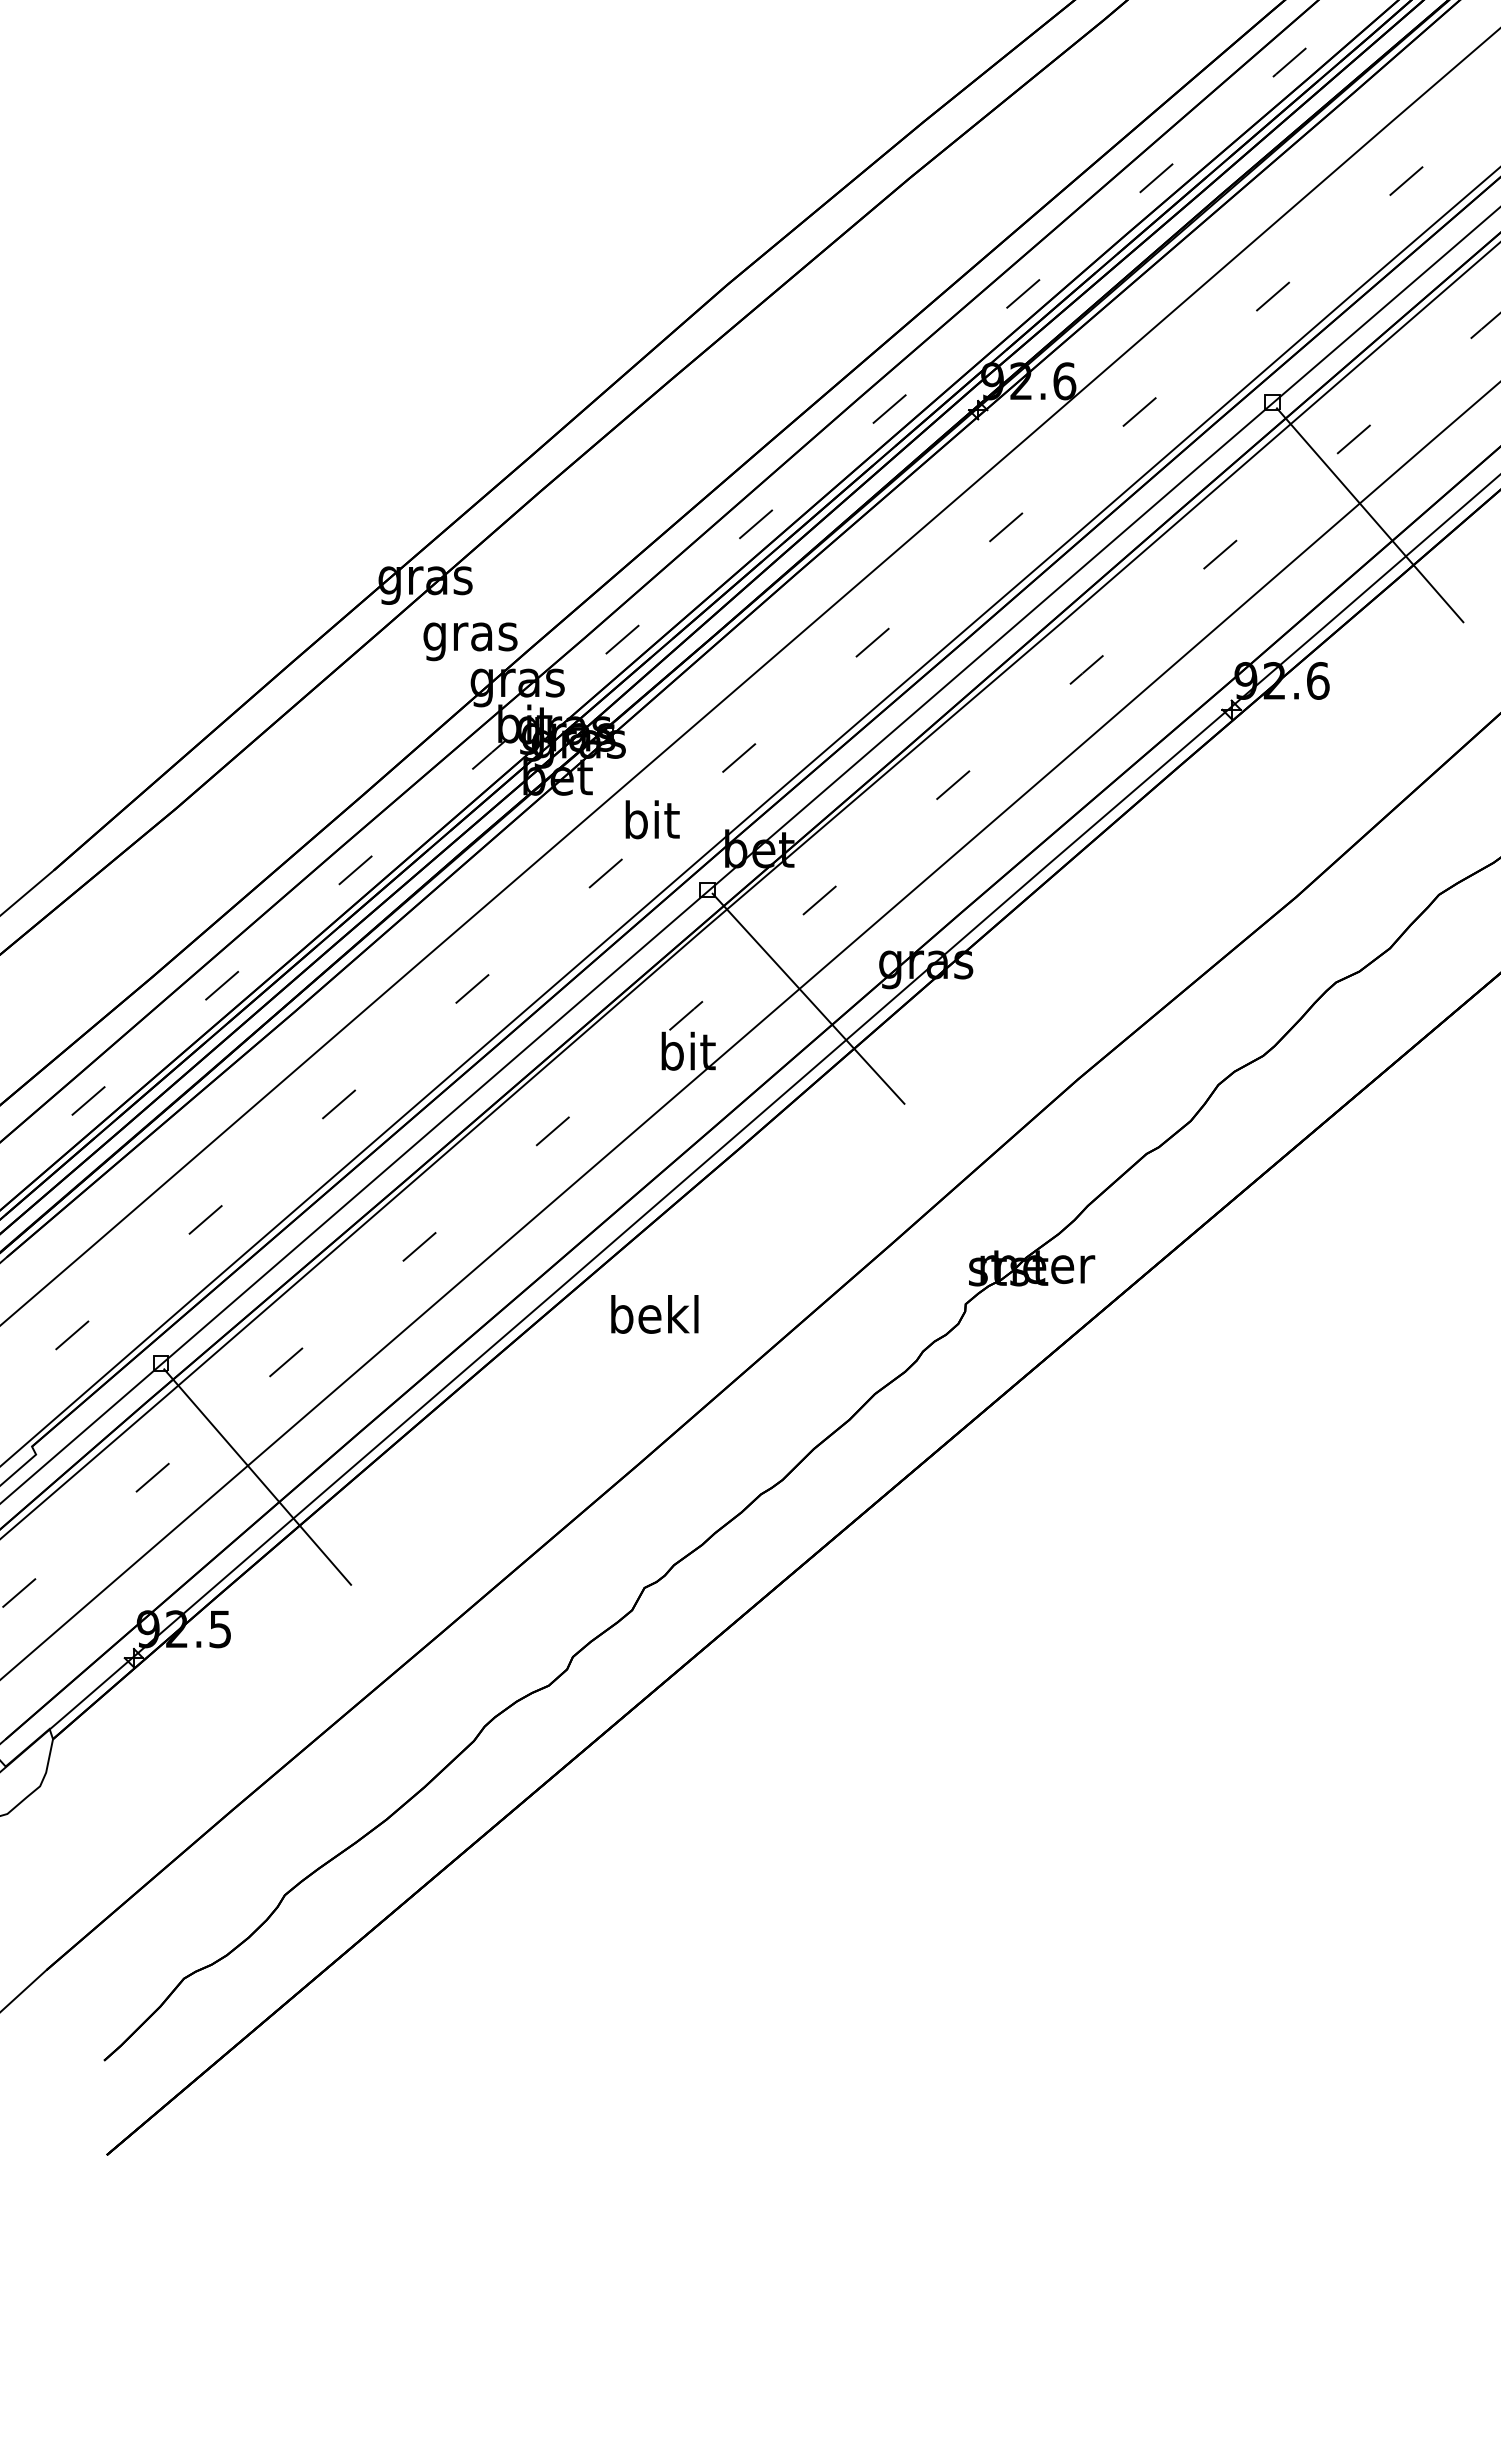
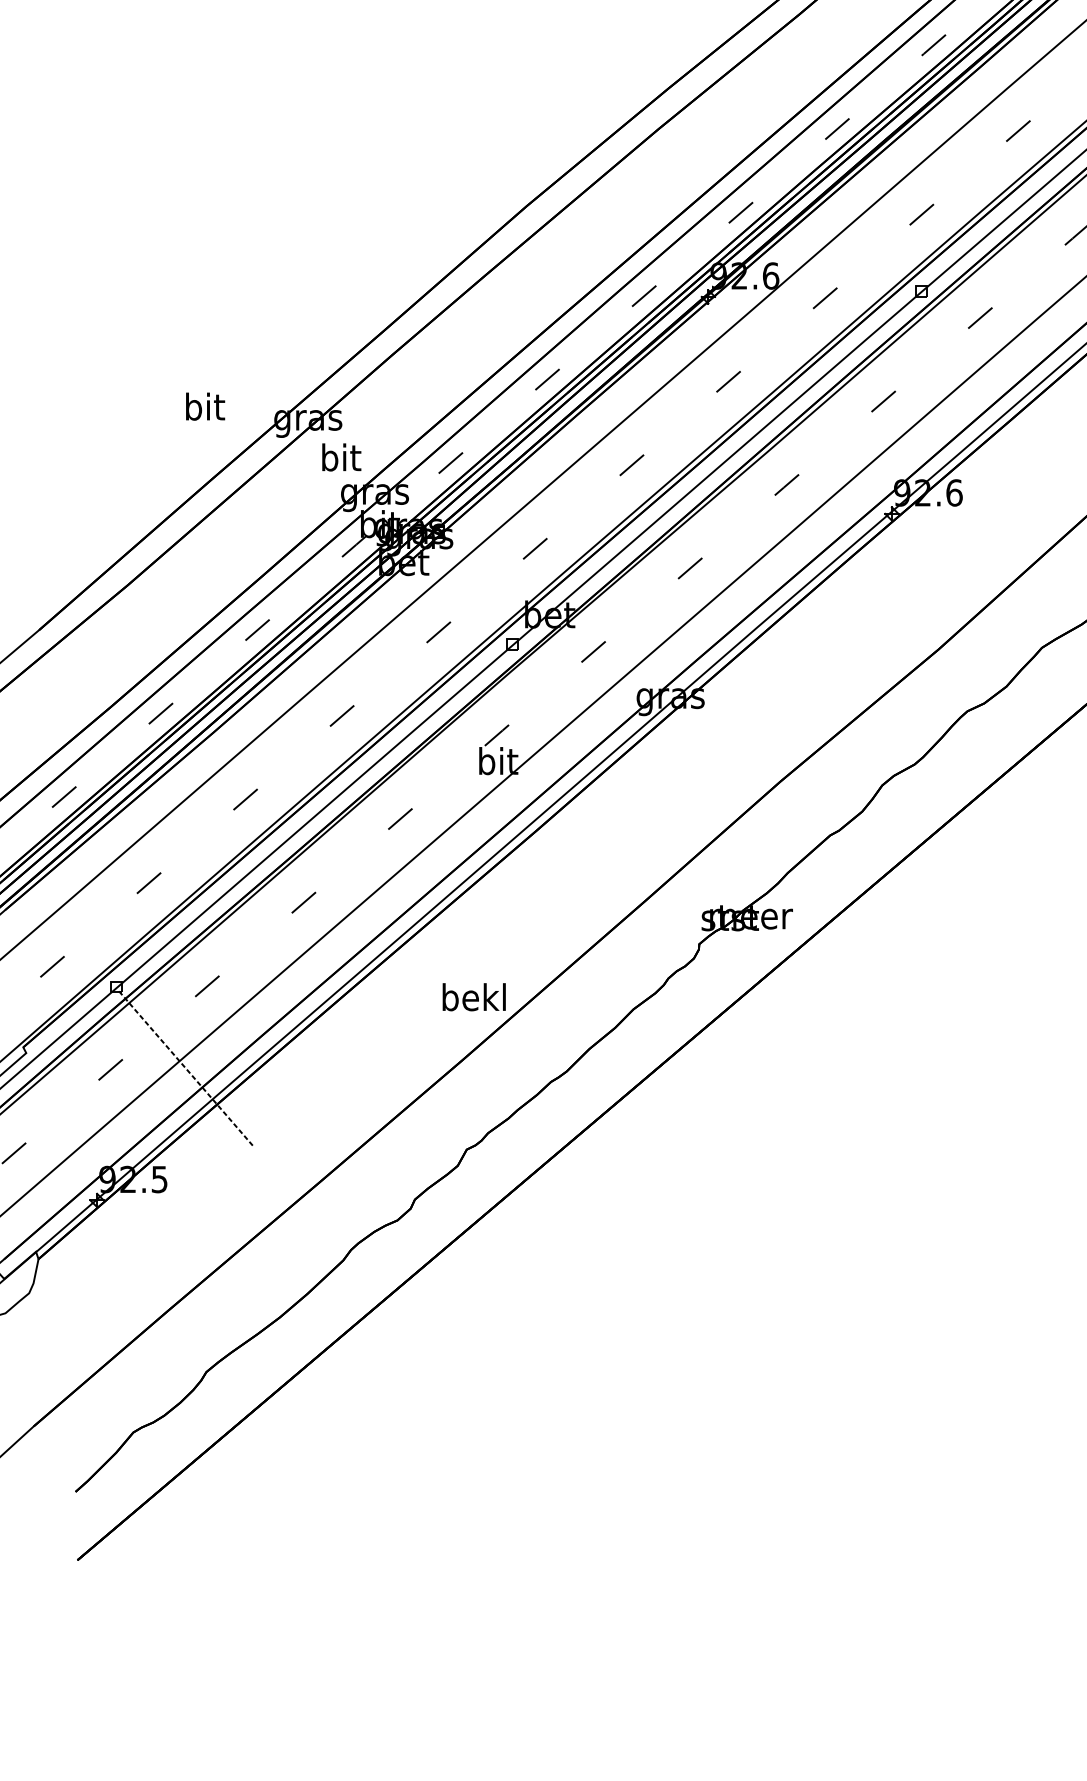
line: (1369, 515) -> (991, 373), removed
text: (470, 636) -> (340, 460), gras -> bit
text: (652, 819) -> (205, 406), moved
line: (808, 998) -> (585, 722), removed
text: (654, 1314) -> (473, 997), moved
line: (257, 1477) -> (186, 1069), solid -> dashed

